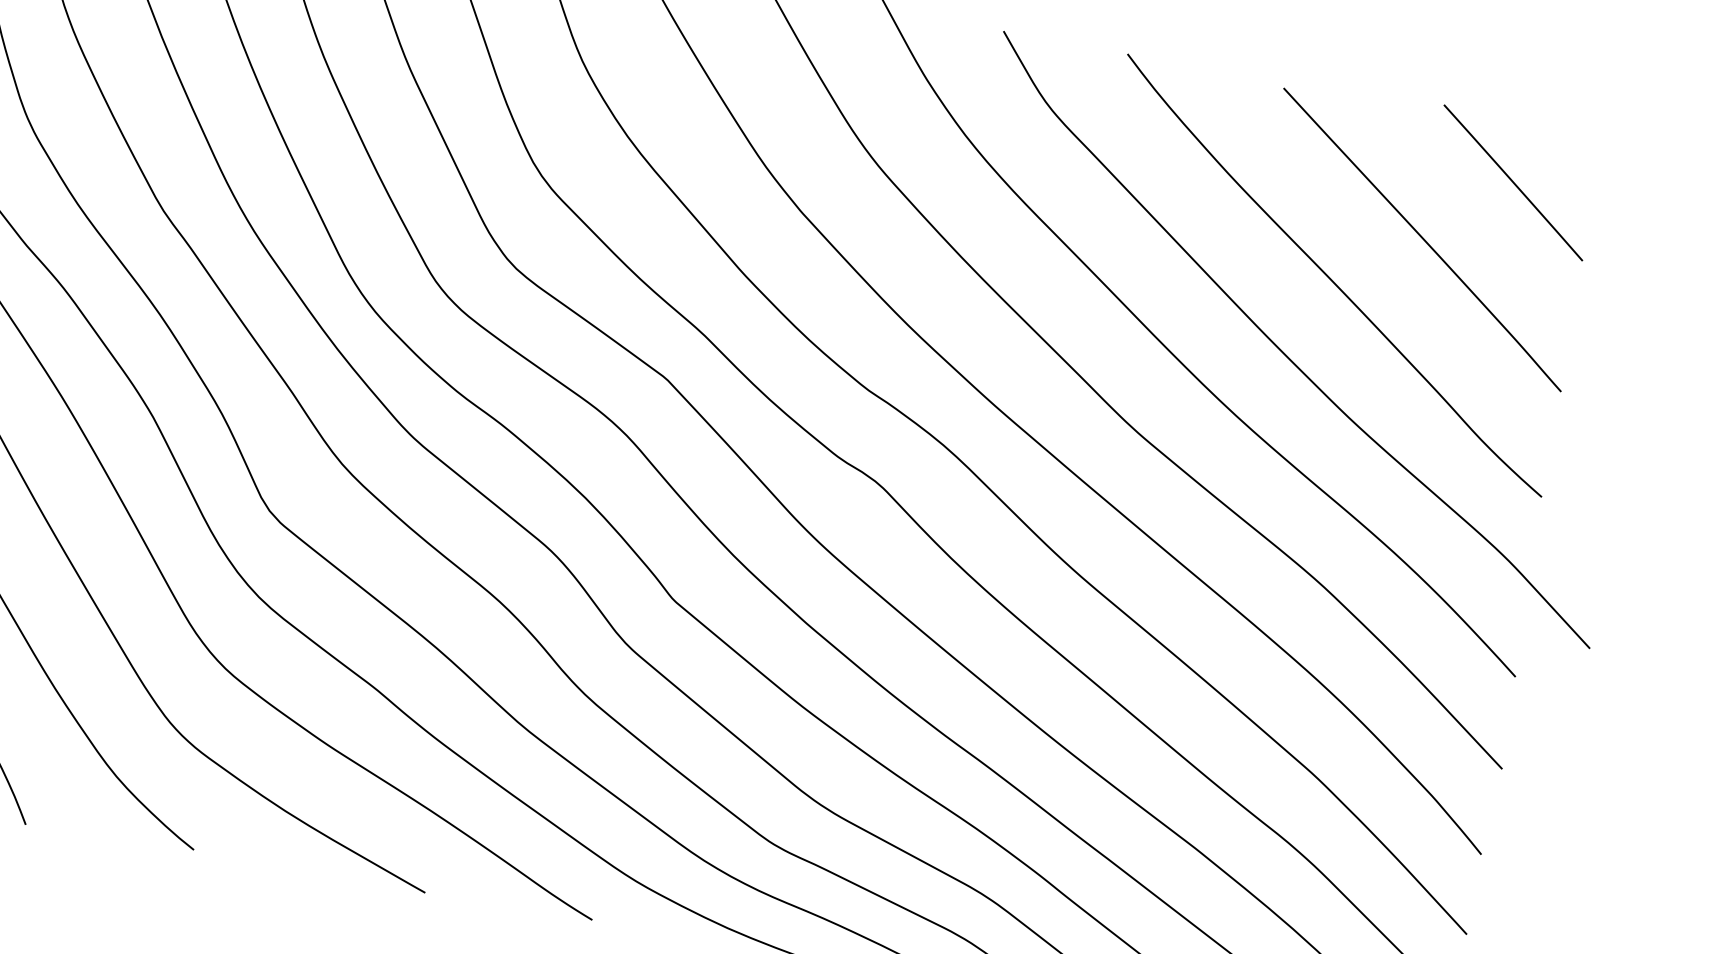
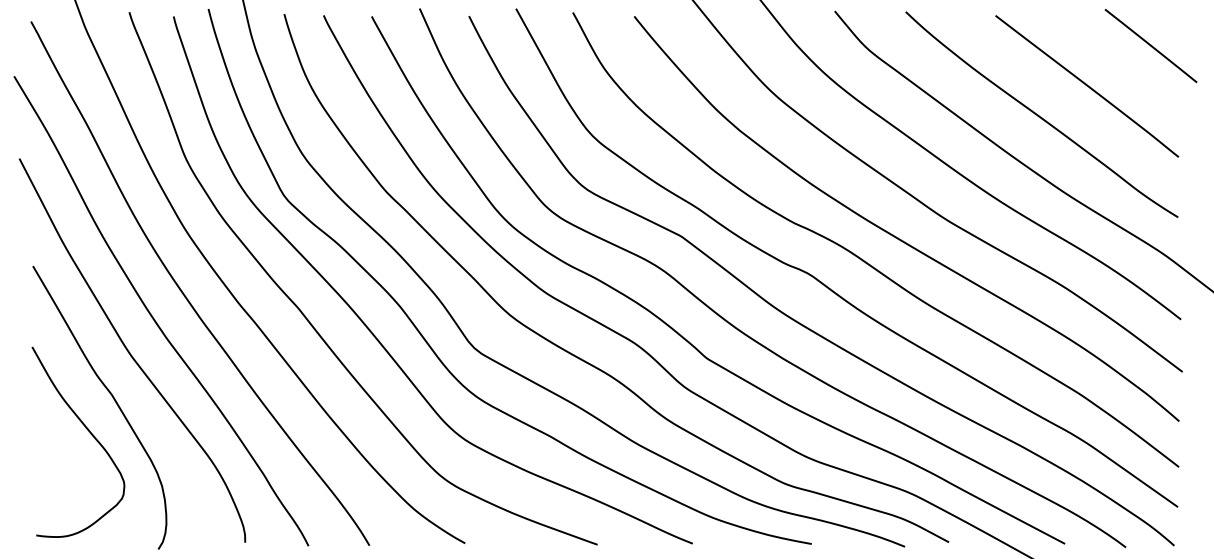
line: (1512, 181) -> (1150, 45), moved

